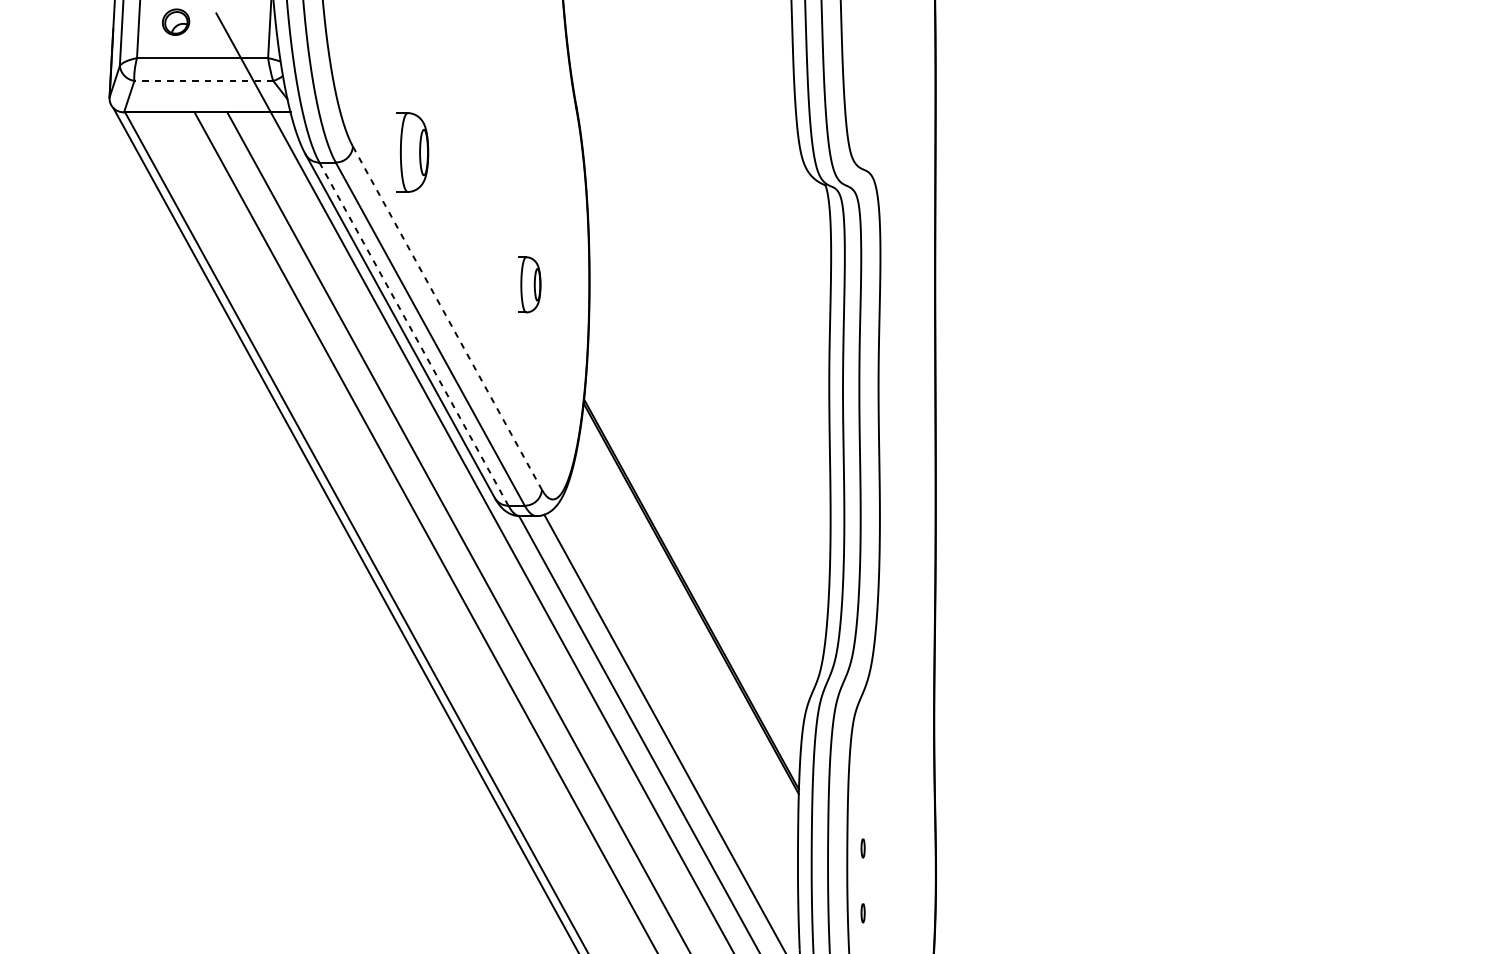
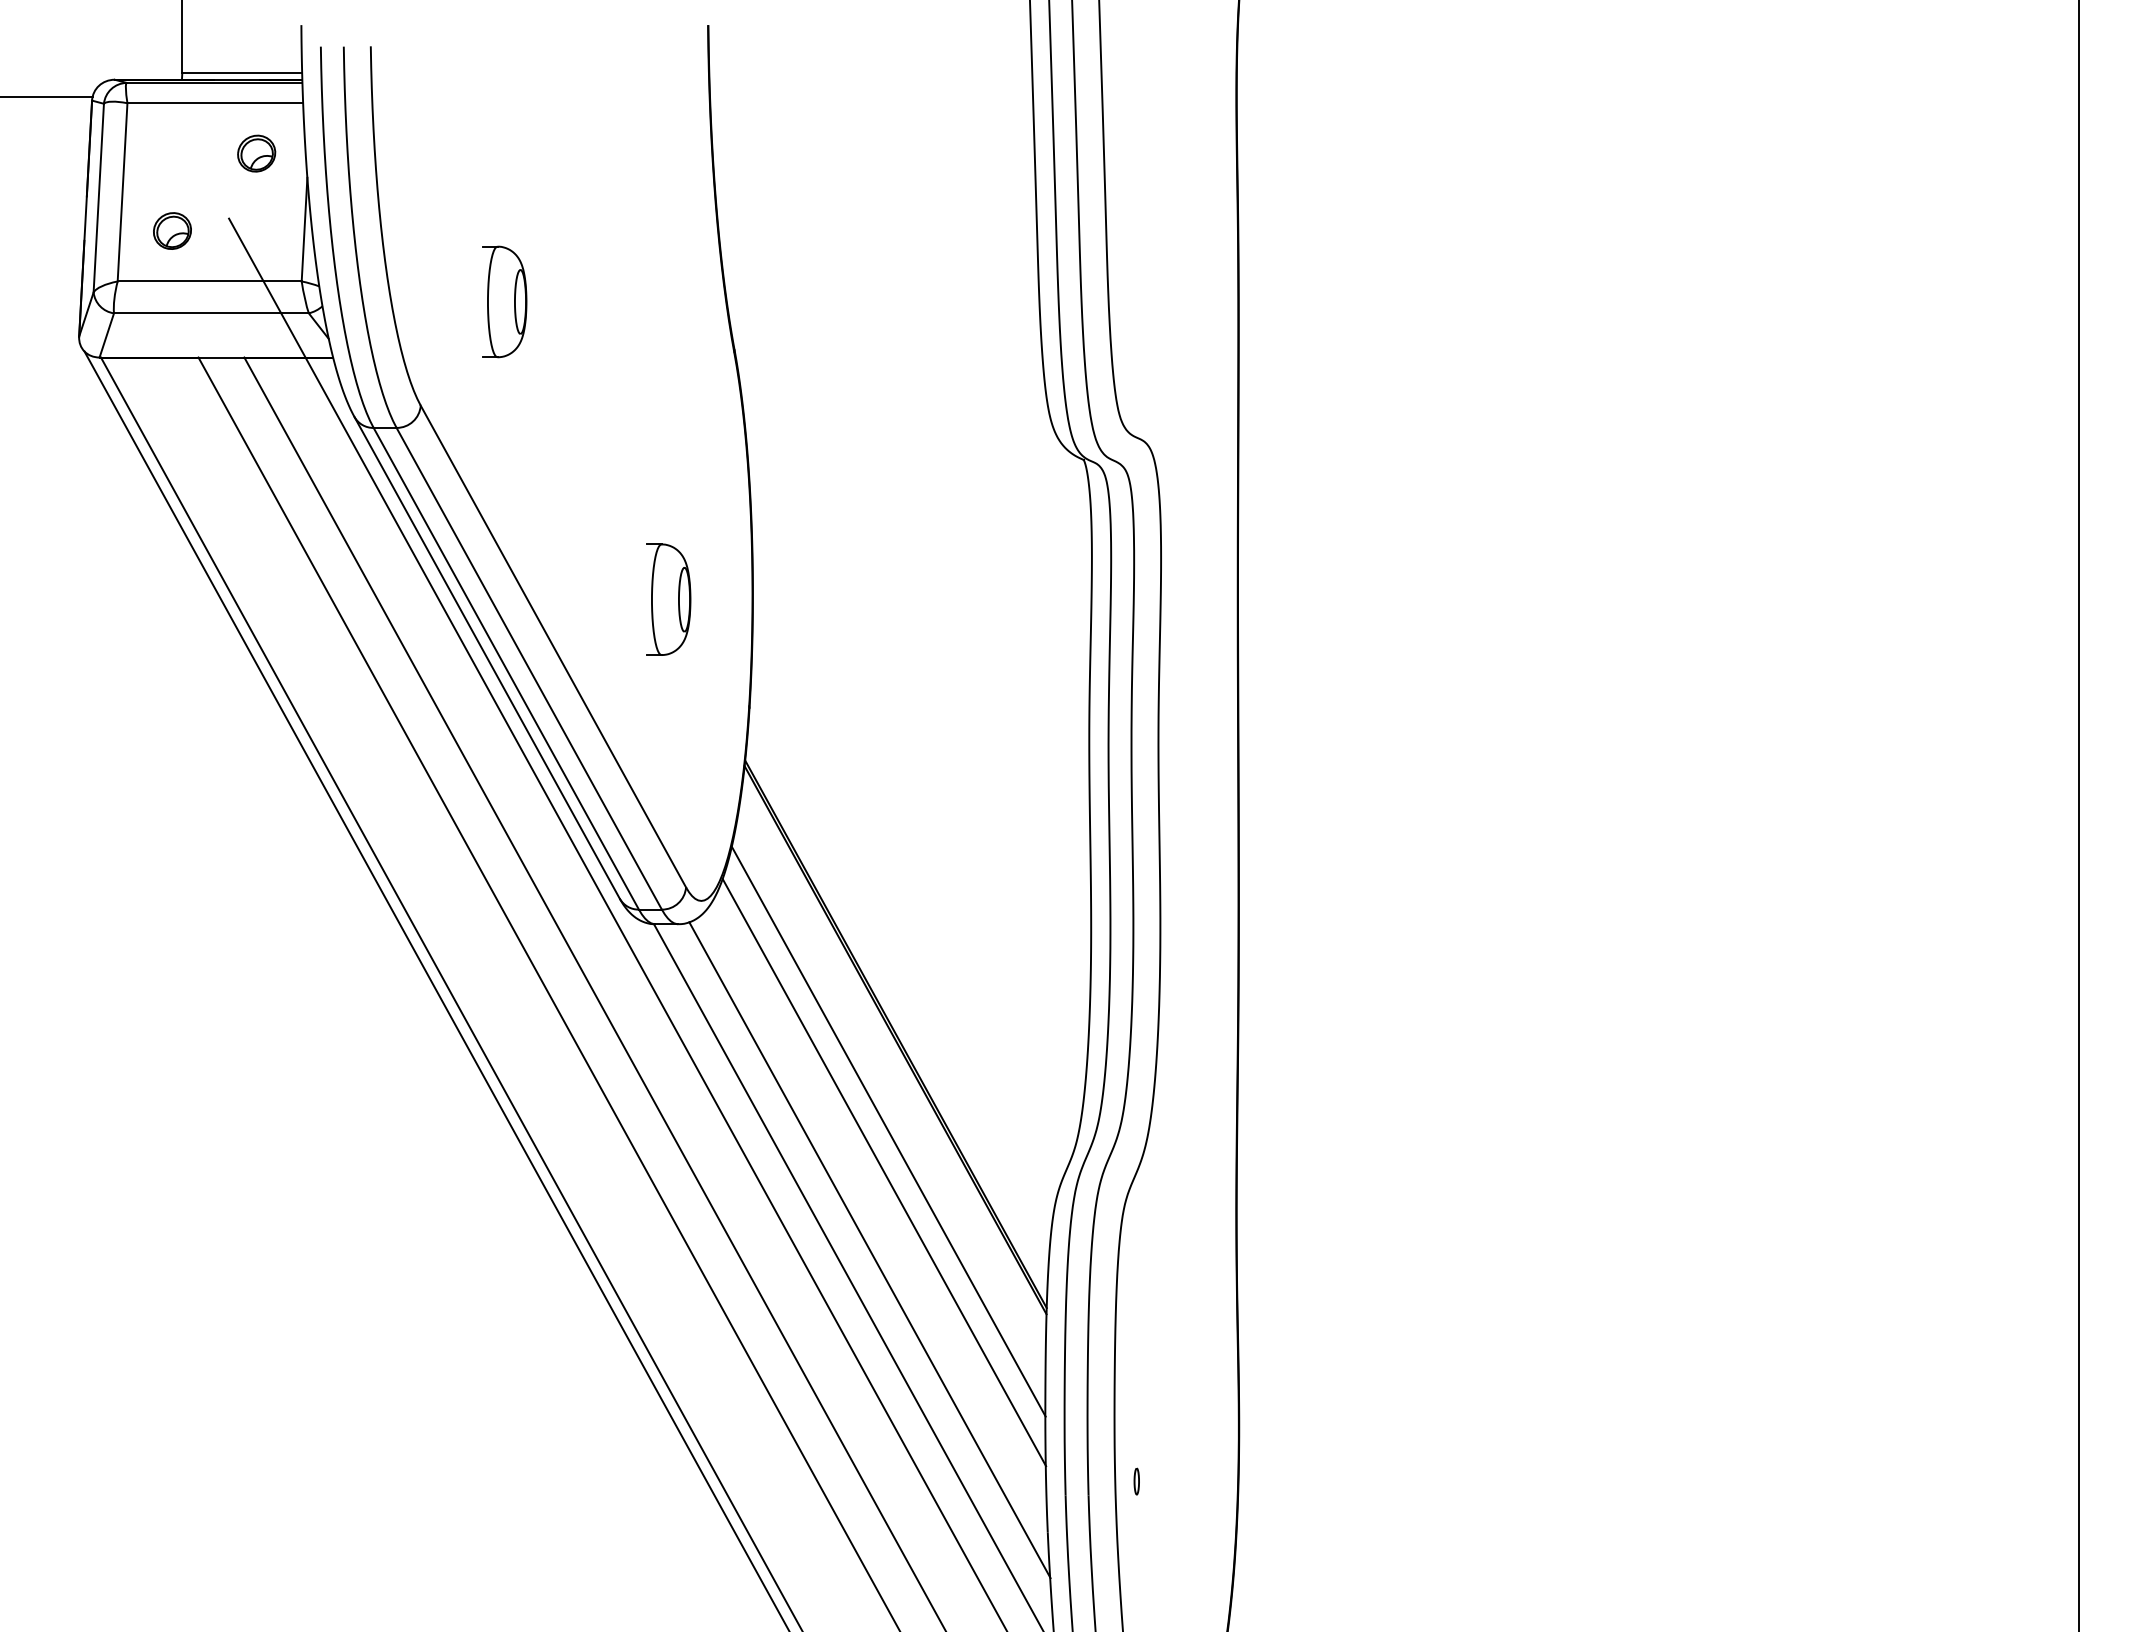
line: (203, 80) -> (210, 313), dashed -> solid
part: (412, 152) -> (504, 301), moved
part: (529, 284) -> (668, 599), size x1.43
line: (447, 318) -> (553, 646), dashed -> solid
line: (414, 333) -> (506, 668), dashed -> solid
line: (686, 663) -> (888, 1131), added
line: (683, 693) -> (884, 1172), added
part: (862, 848) -> (1136, 1390), removed

